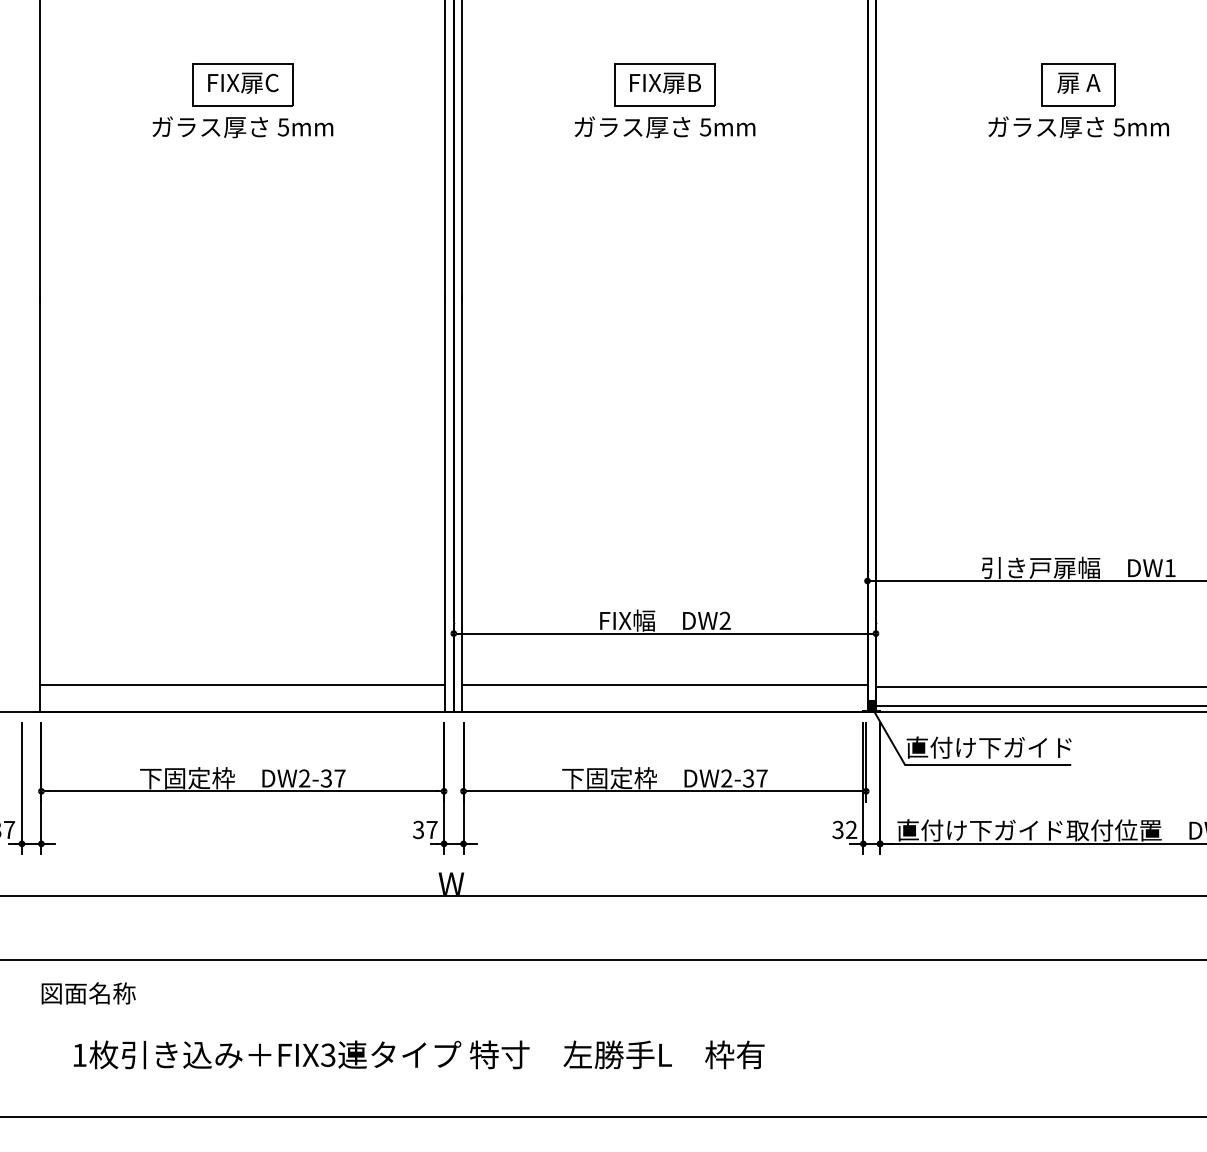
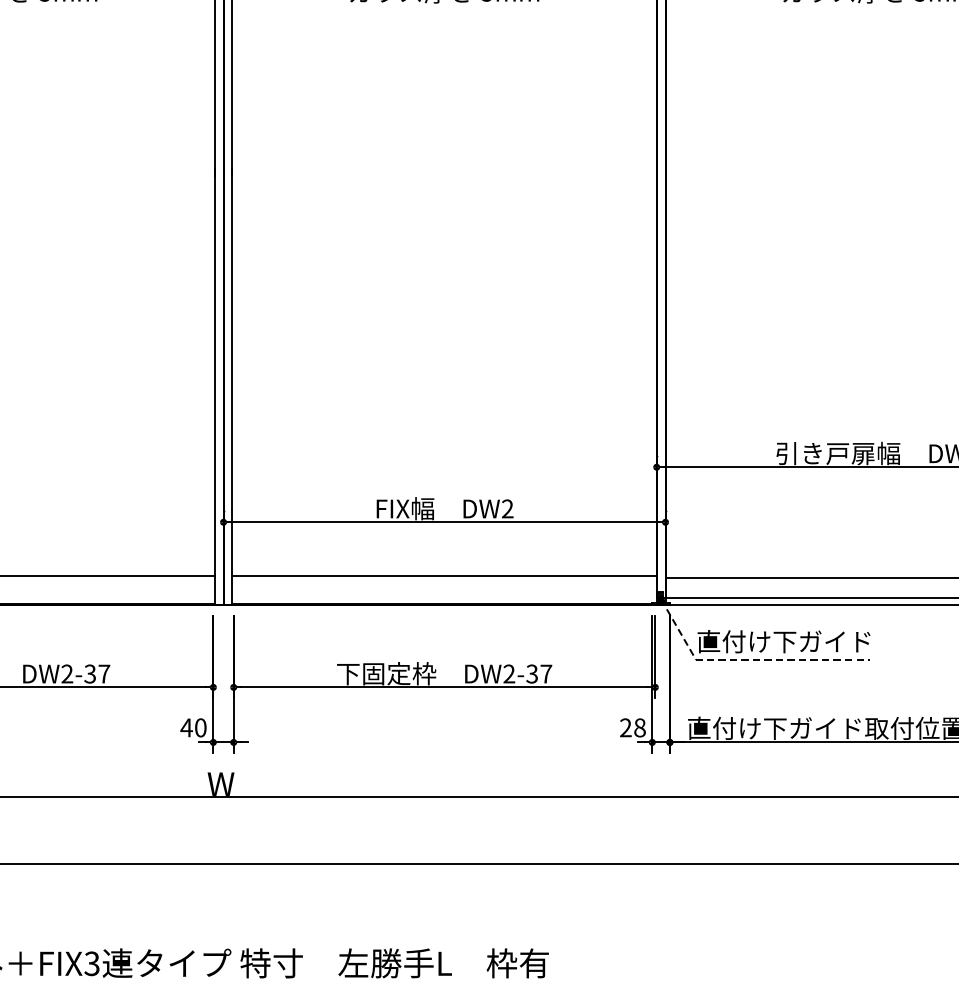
line: (954, 765) -> (747, 660), solid -> dashed
text: (424, 829) -> (192, 727), 37 -> 40
text: (844, 829) -> (632, 727), 32 -> 28

